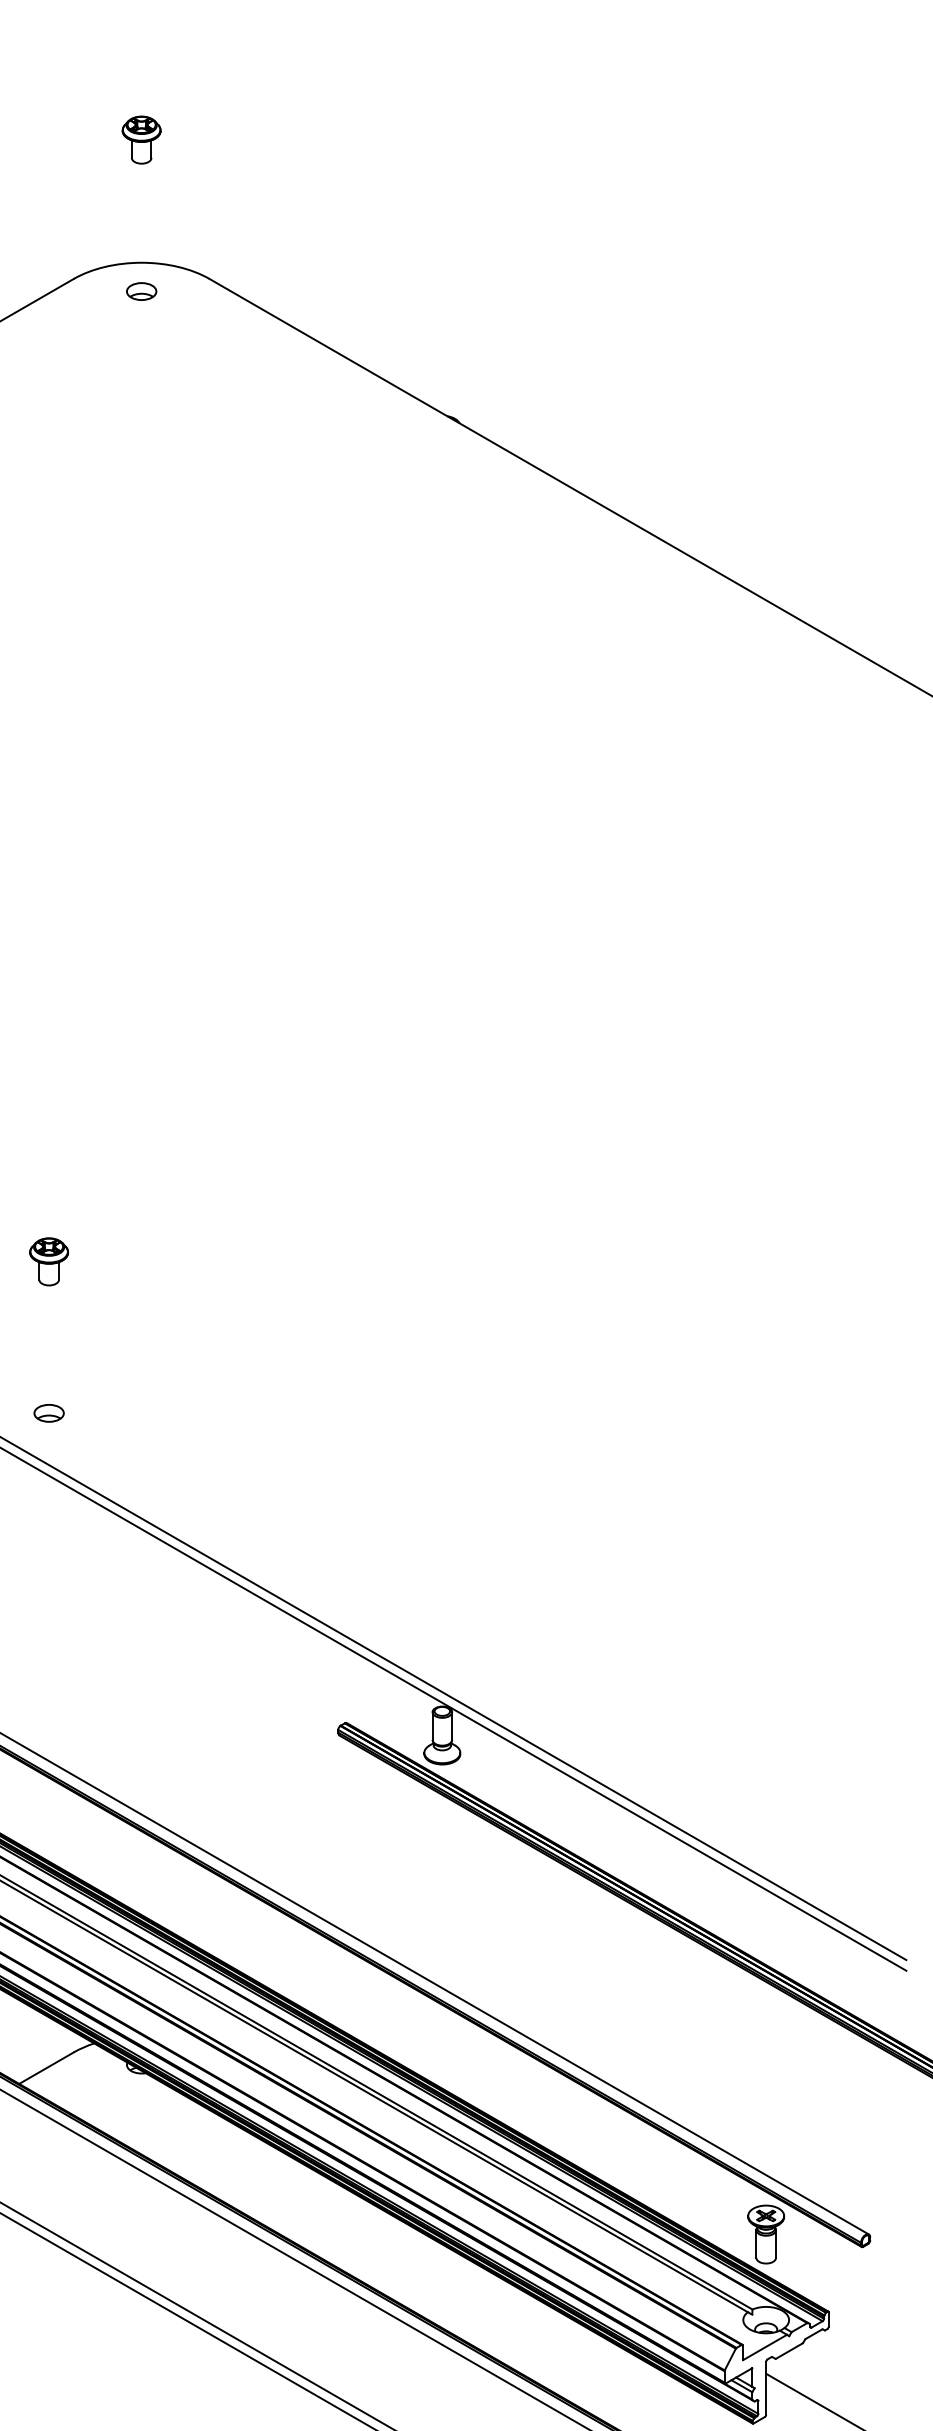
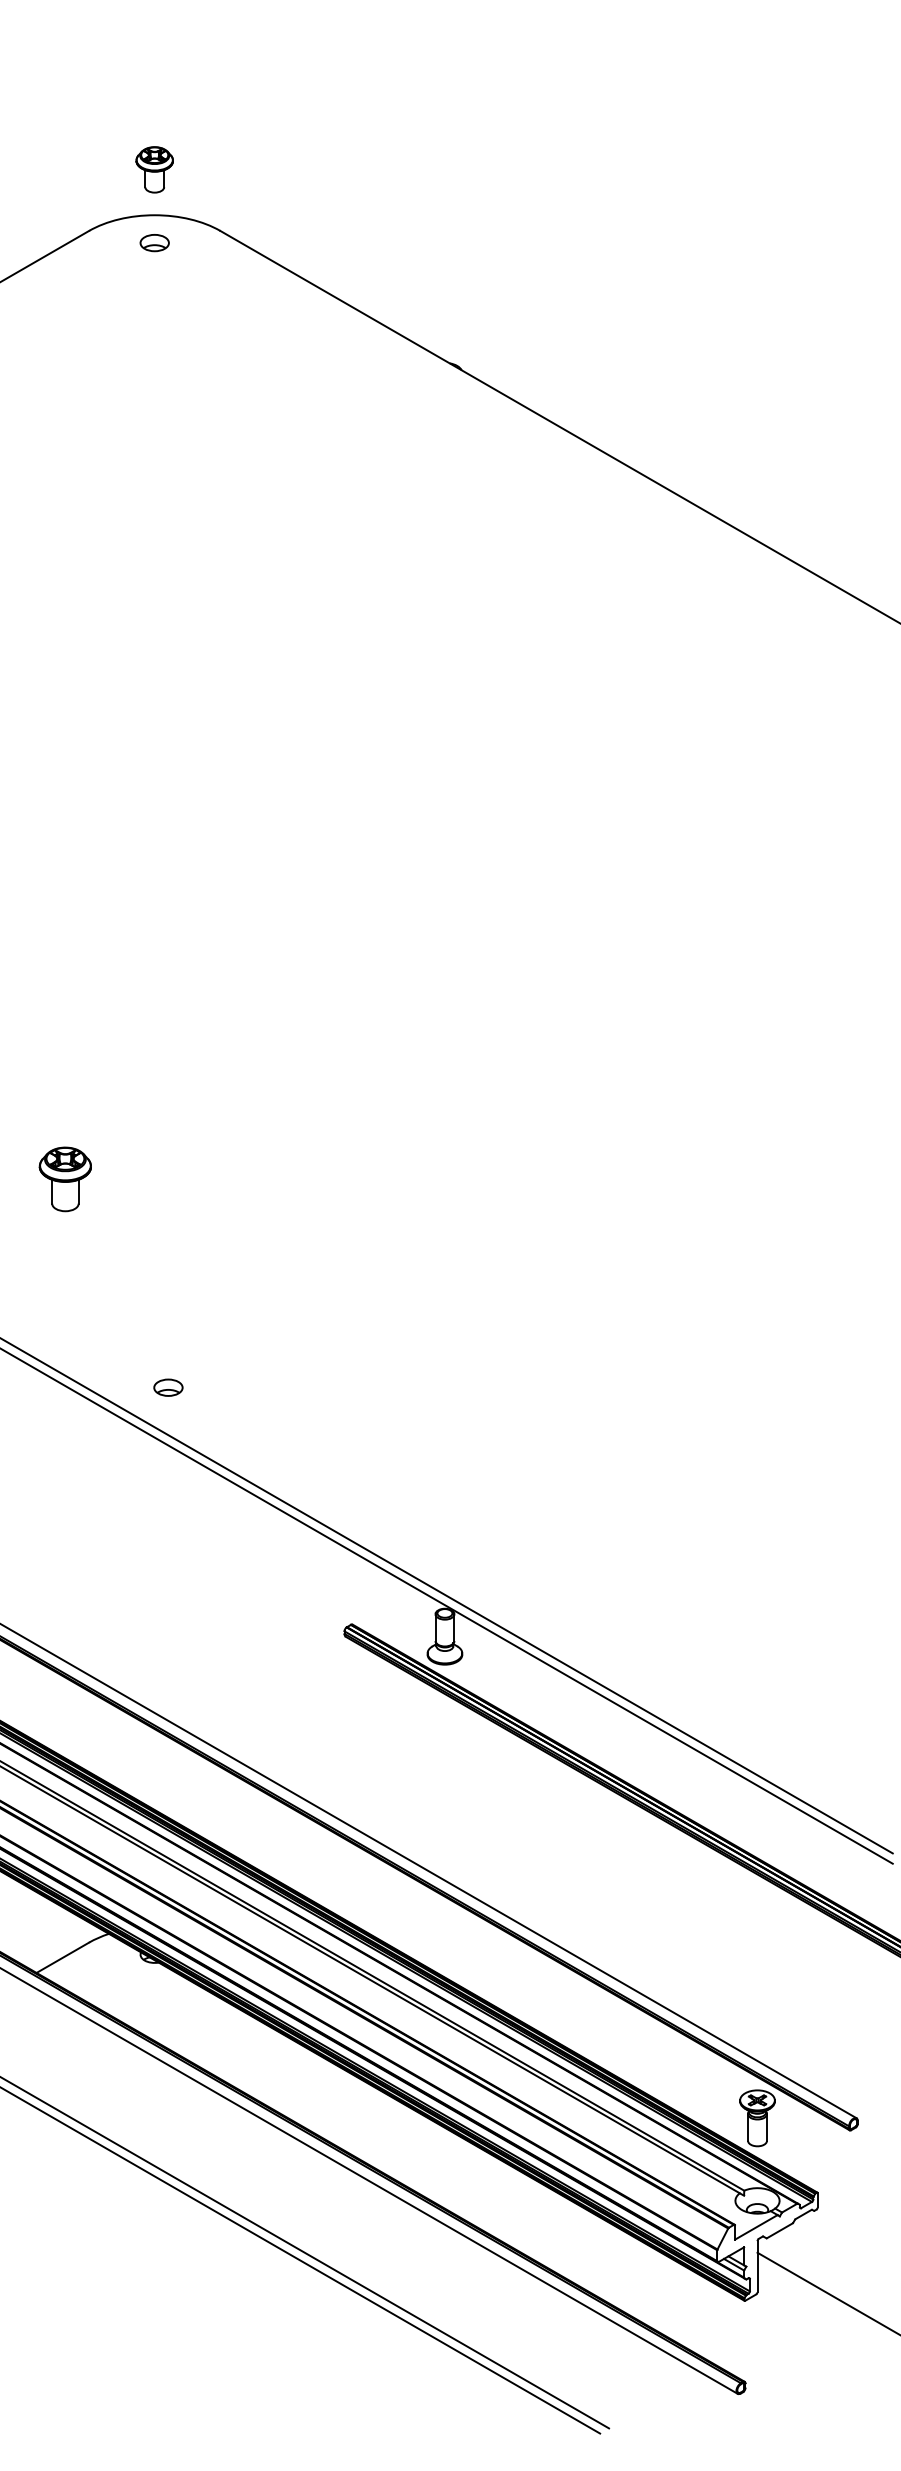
part: (141, 139) -> (154, 169), moved
part: (49, 1261) -> (65, 1179), size x1.4
part: (49, 1413) -> (168, 1387), moved

